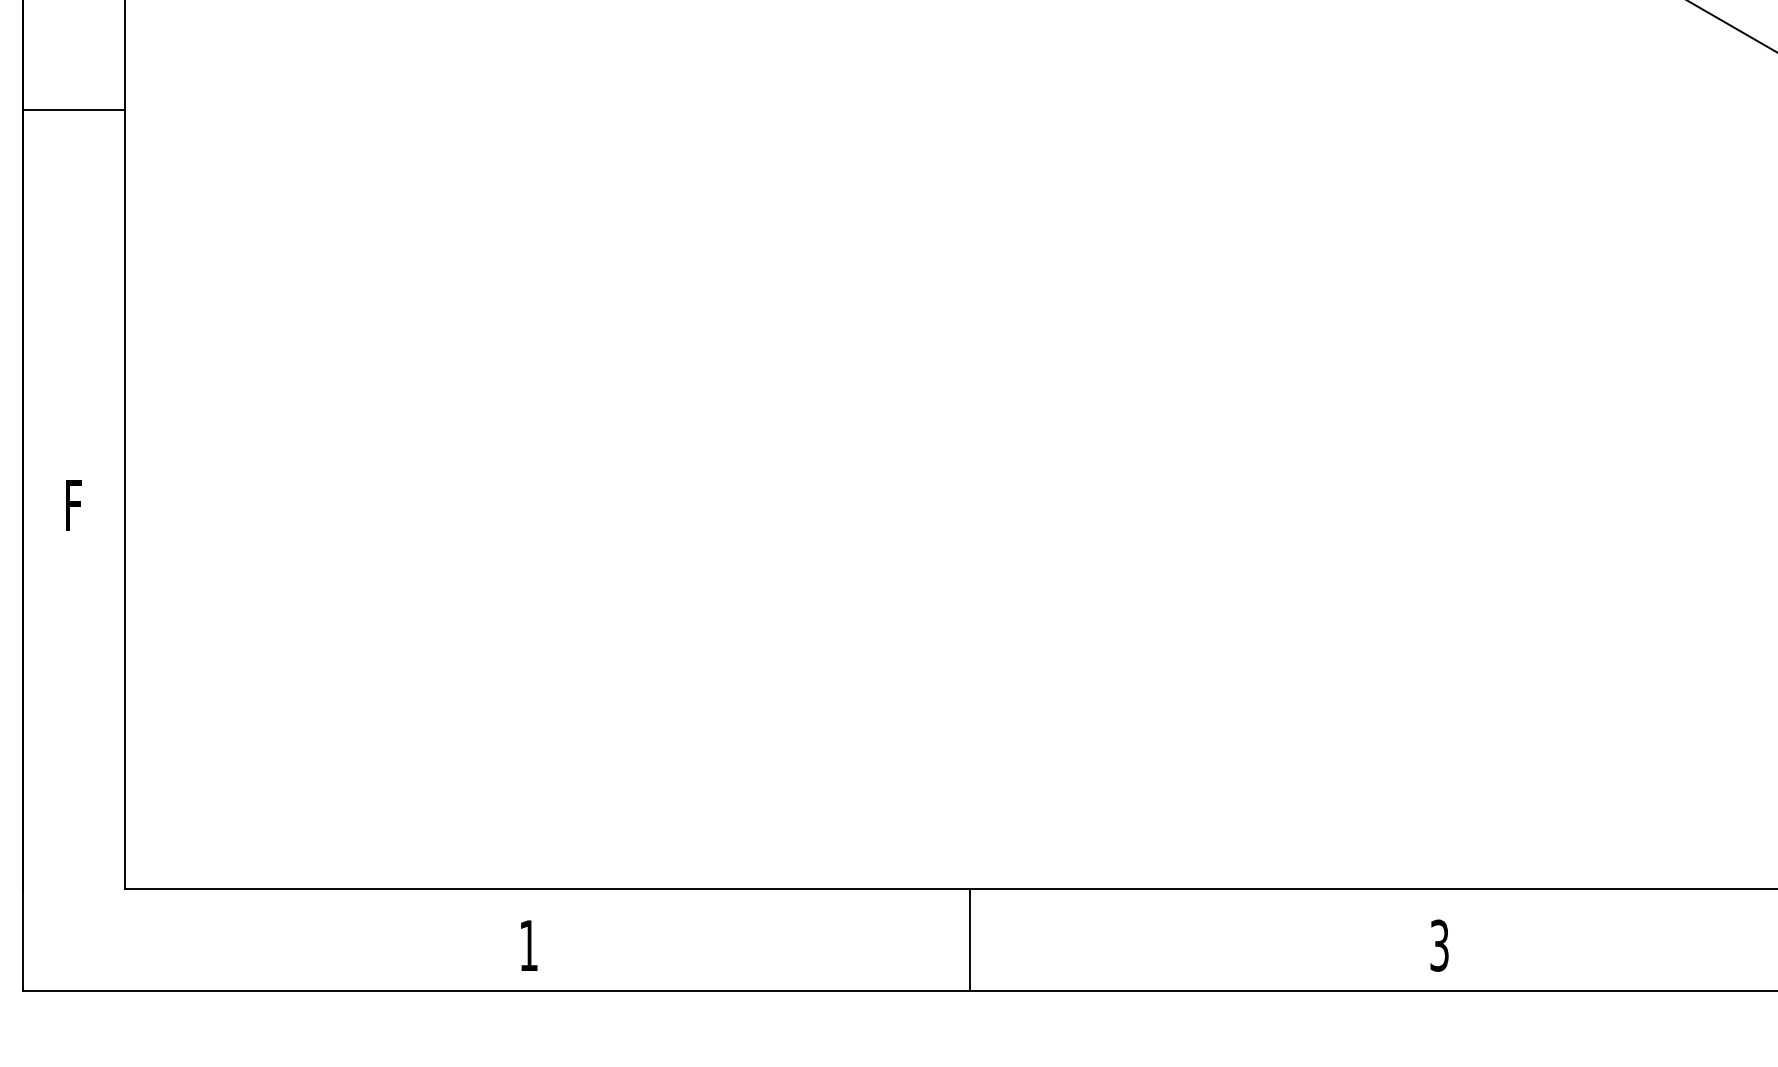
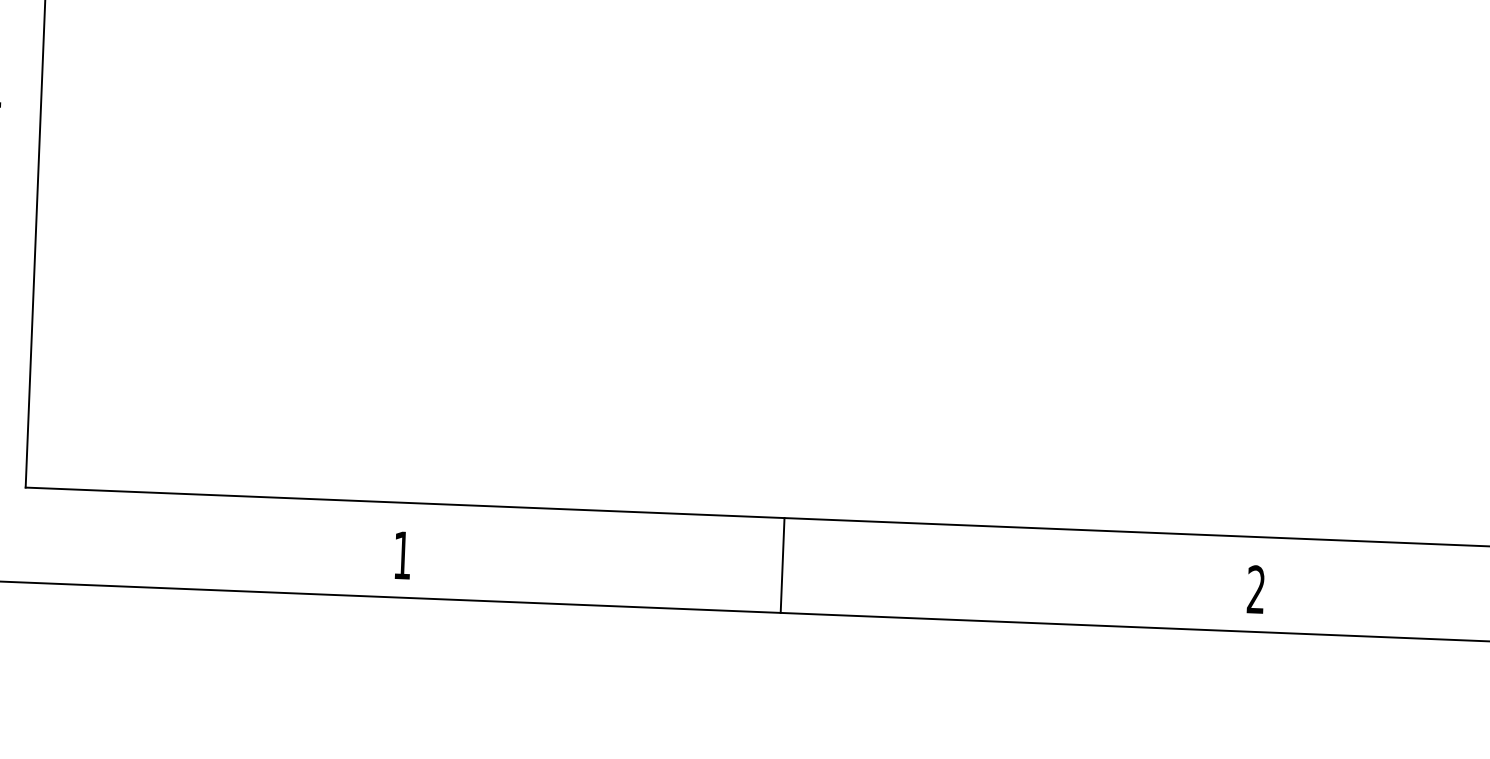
line: (970, 939) -> (783, 564), moved
text: (1439, 945) -> (1256, 589), 3 -> 2

